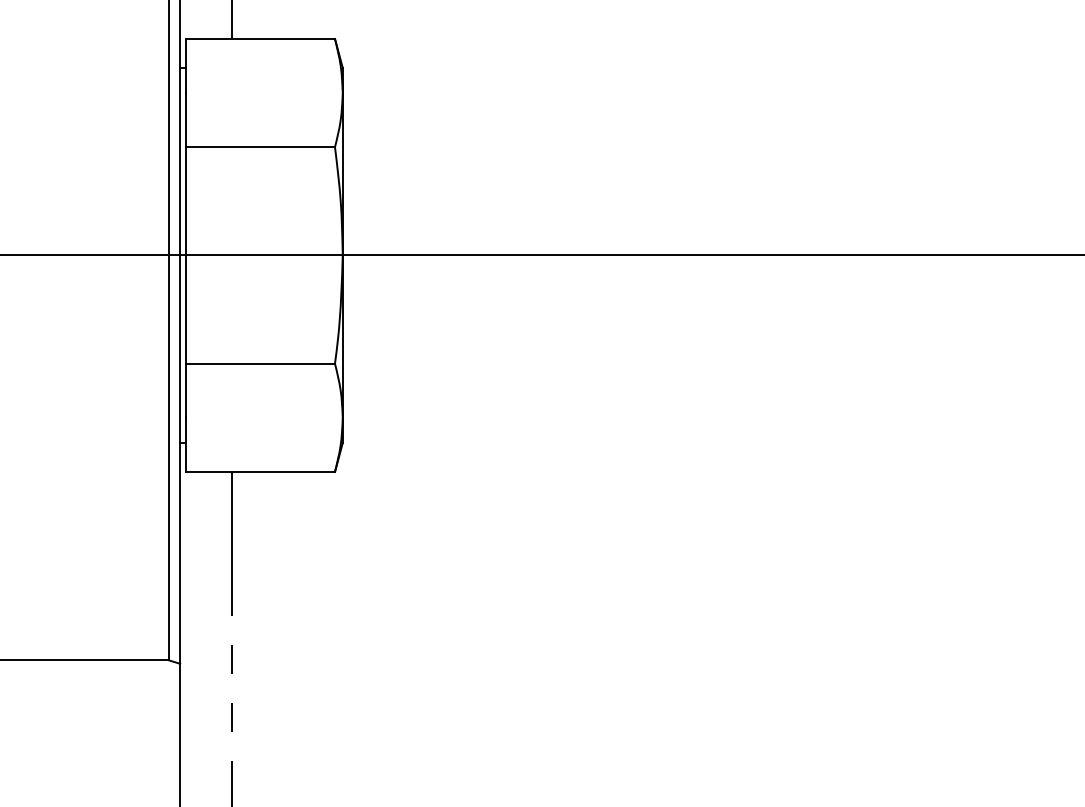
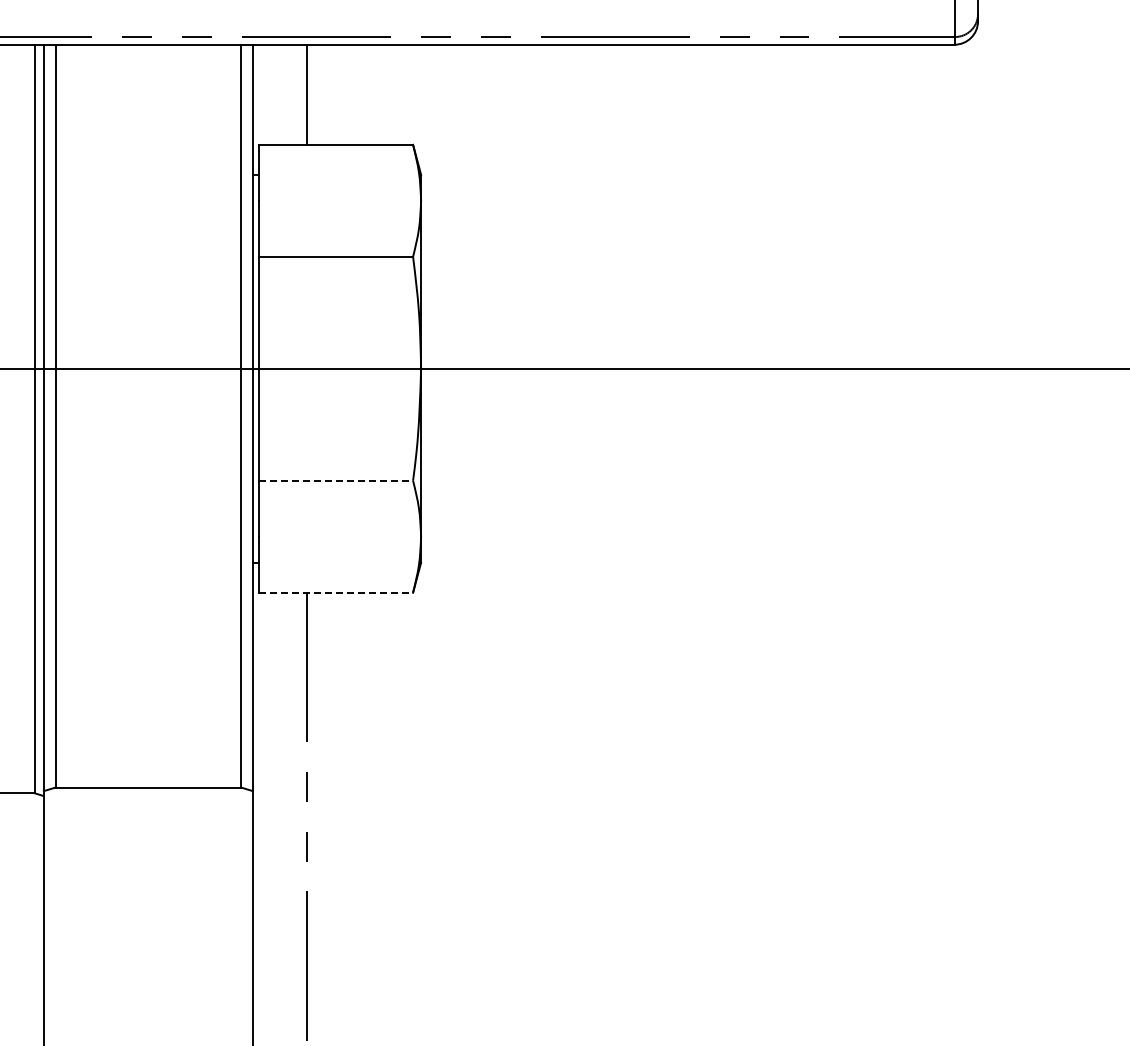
line: (260, 363) -> (336, 480), solid -> dashed
line: (260, 471) -> (336, 592), solid -> dashed

